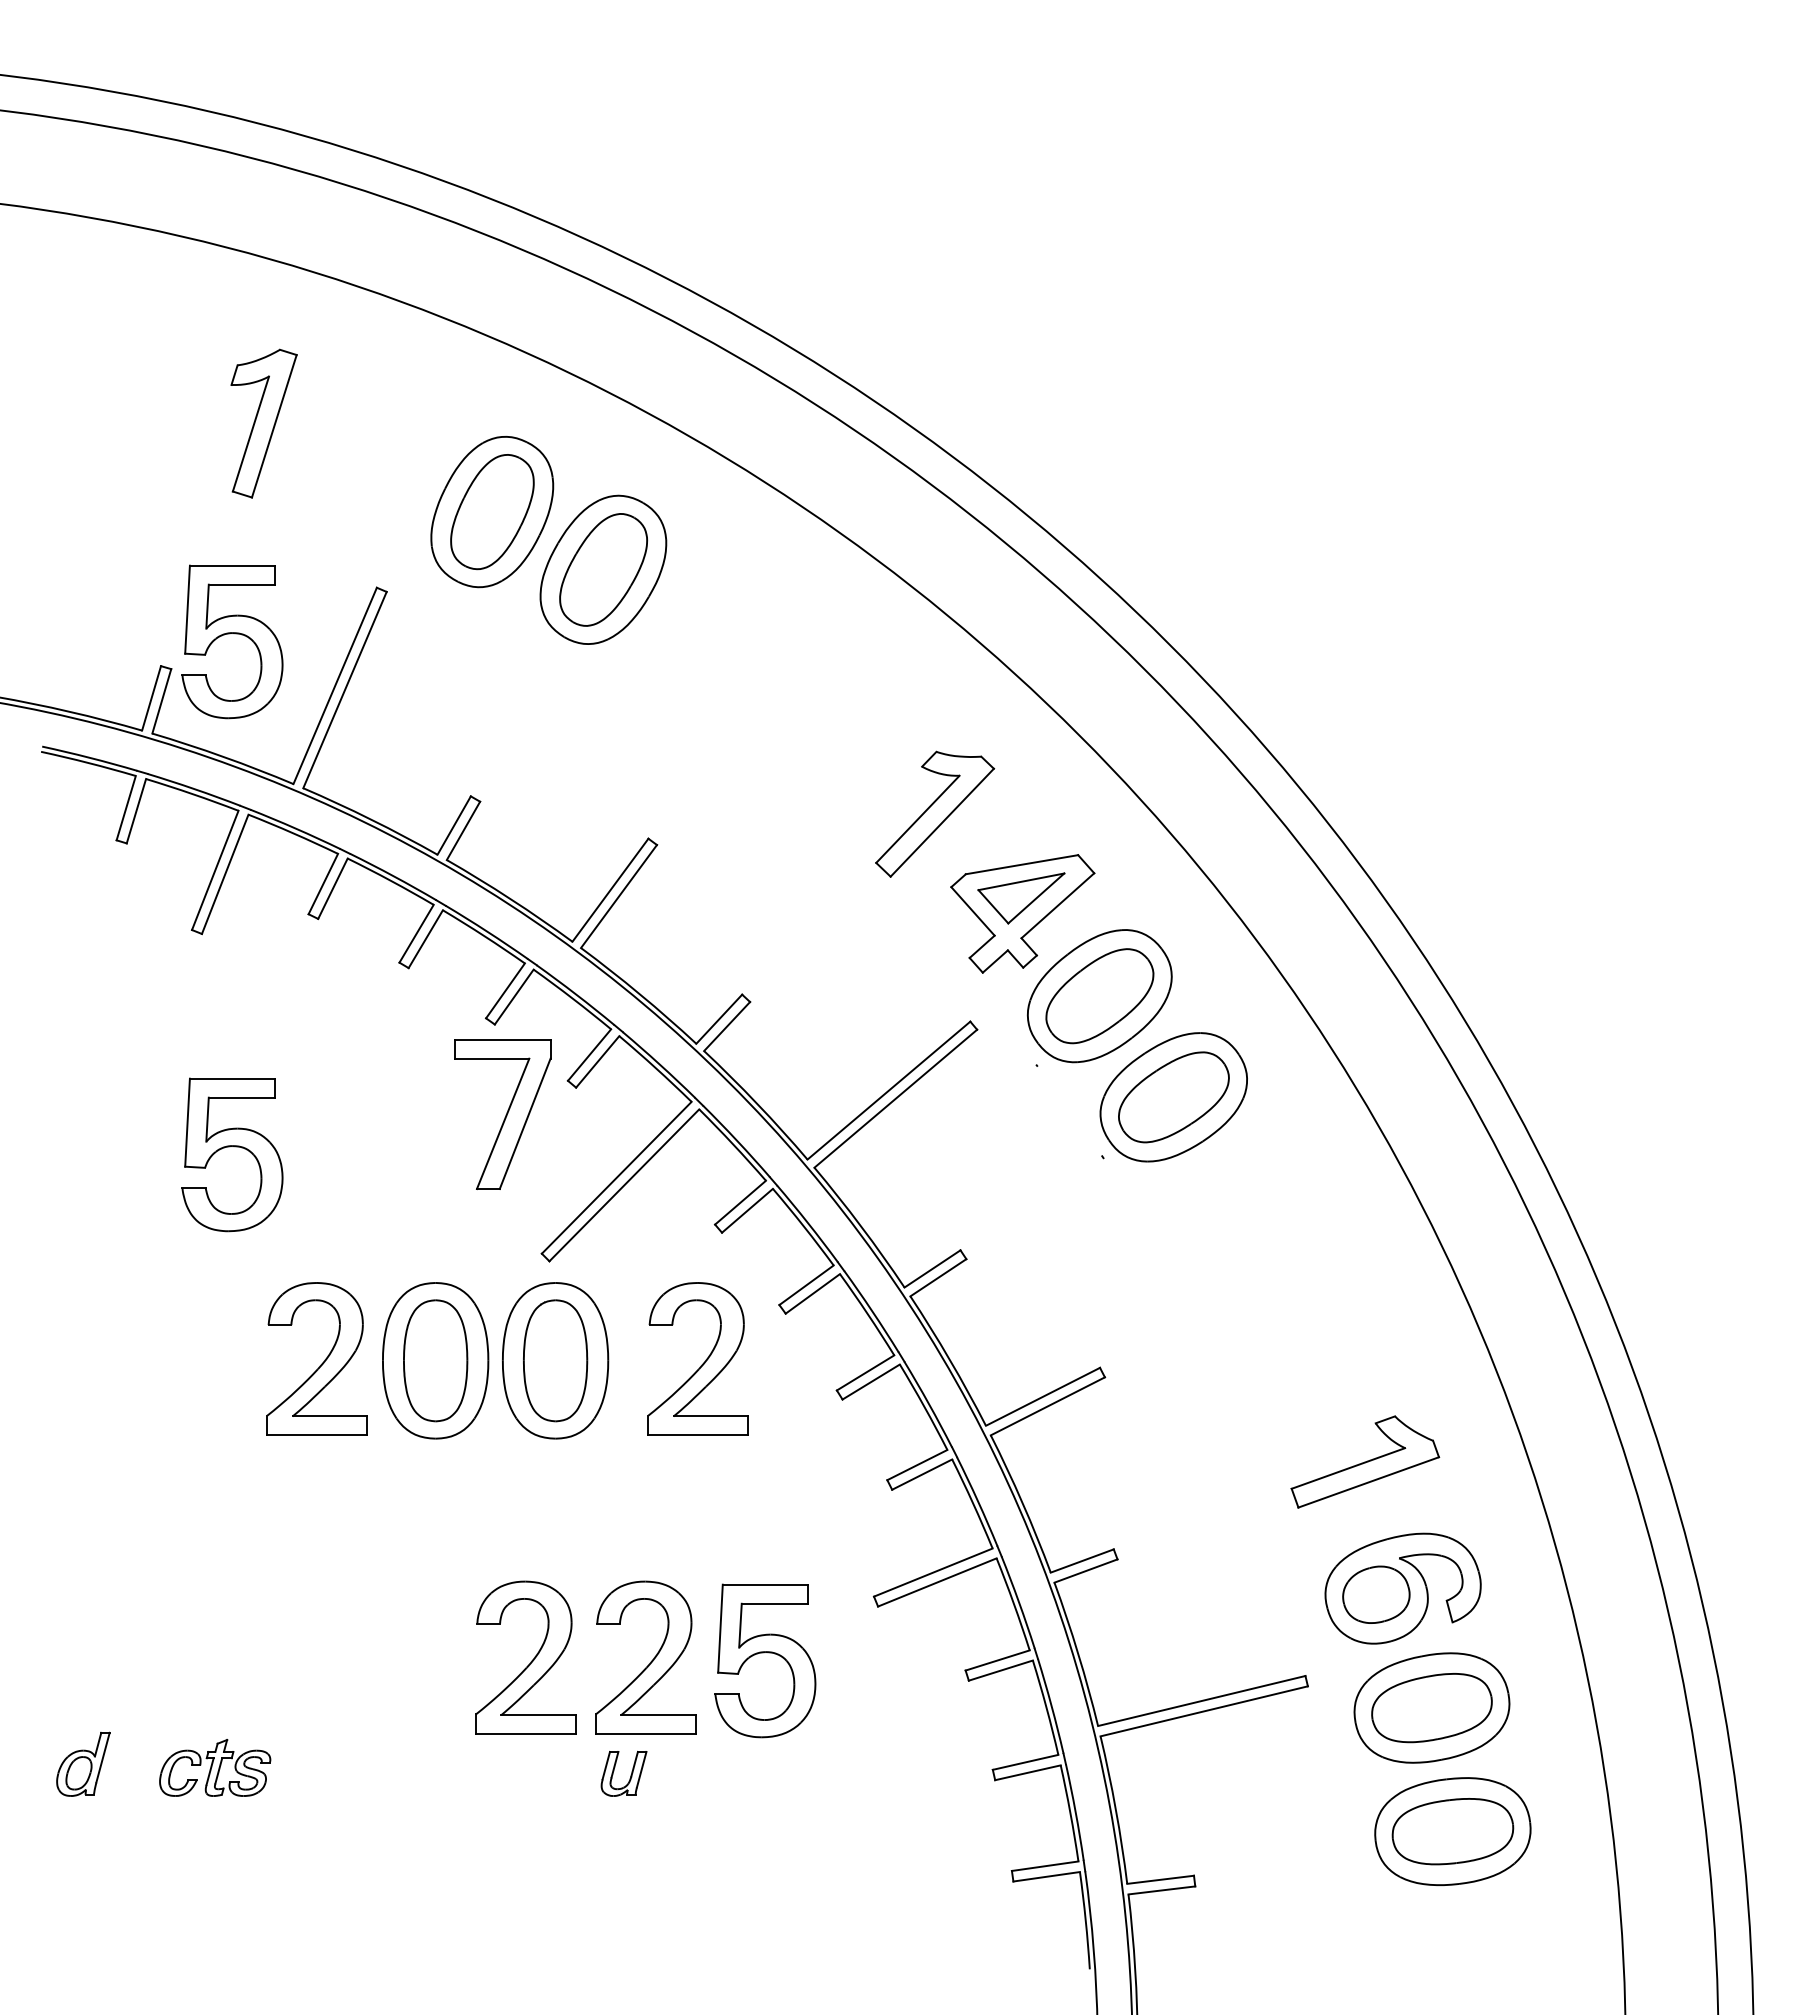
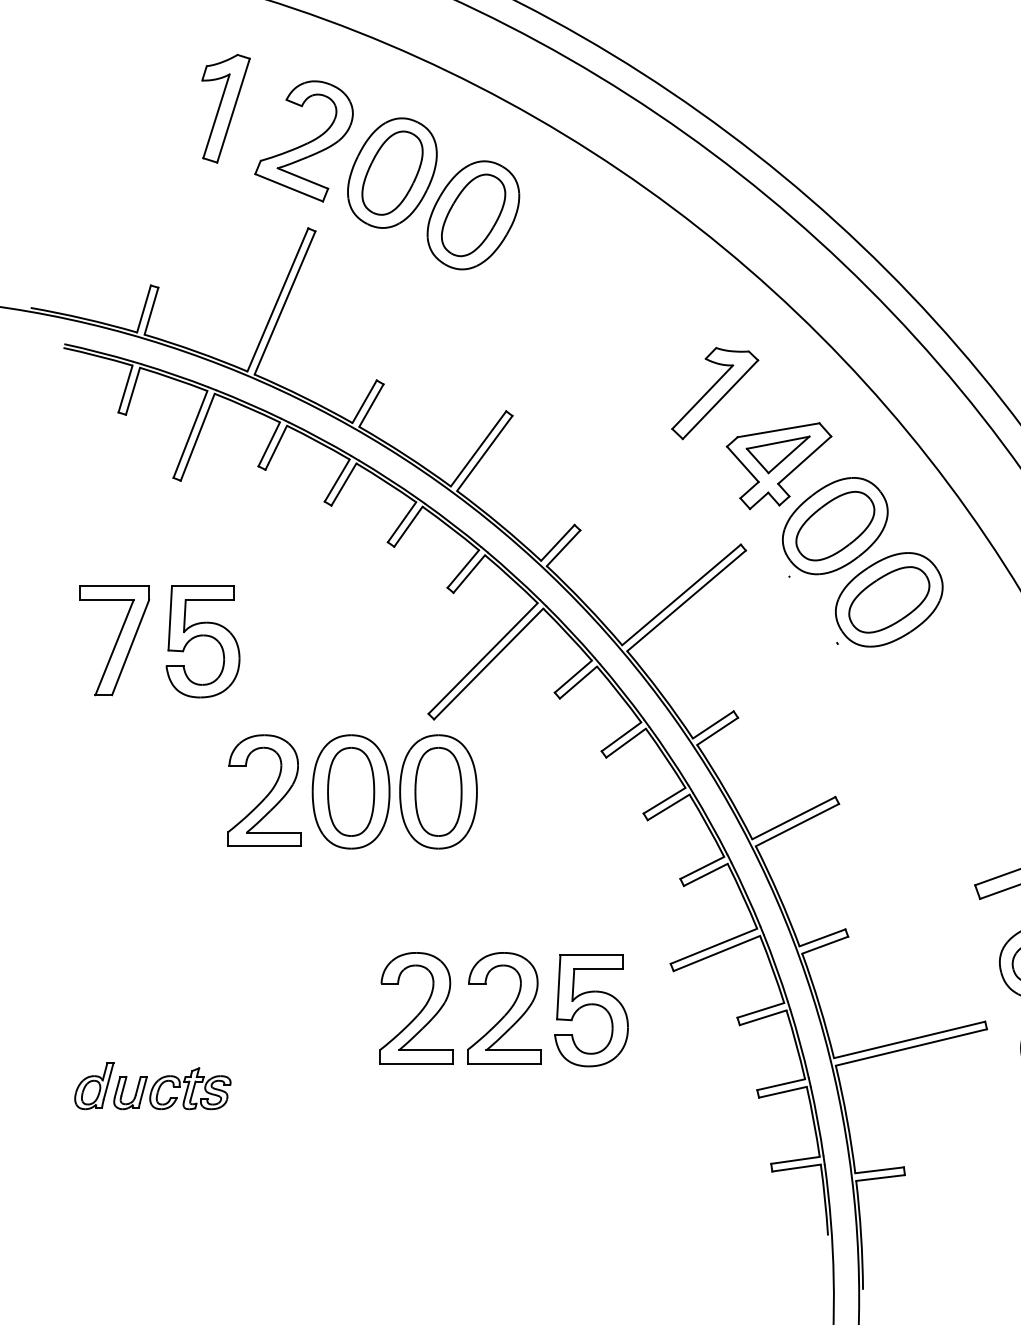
part: (370, 468) -> (303, 141), added
part: (234, 634) -> (204, 262), removed
part: (502, 1114) -> (114, 640), moved
part: (702, 1363) -> (545, 793), removed
part: (630, 1775) -> (135, 1094), moved

